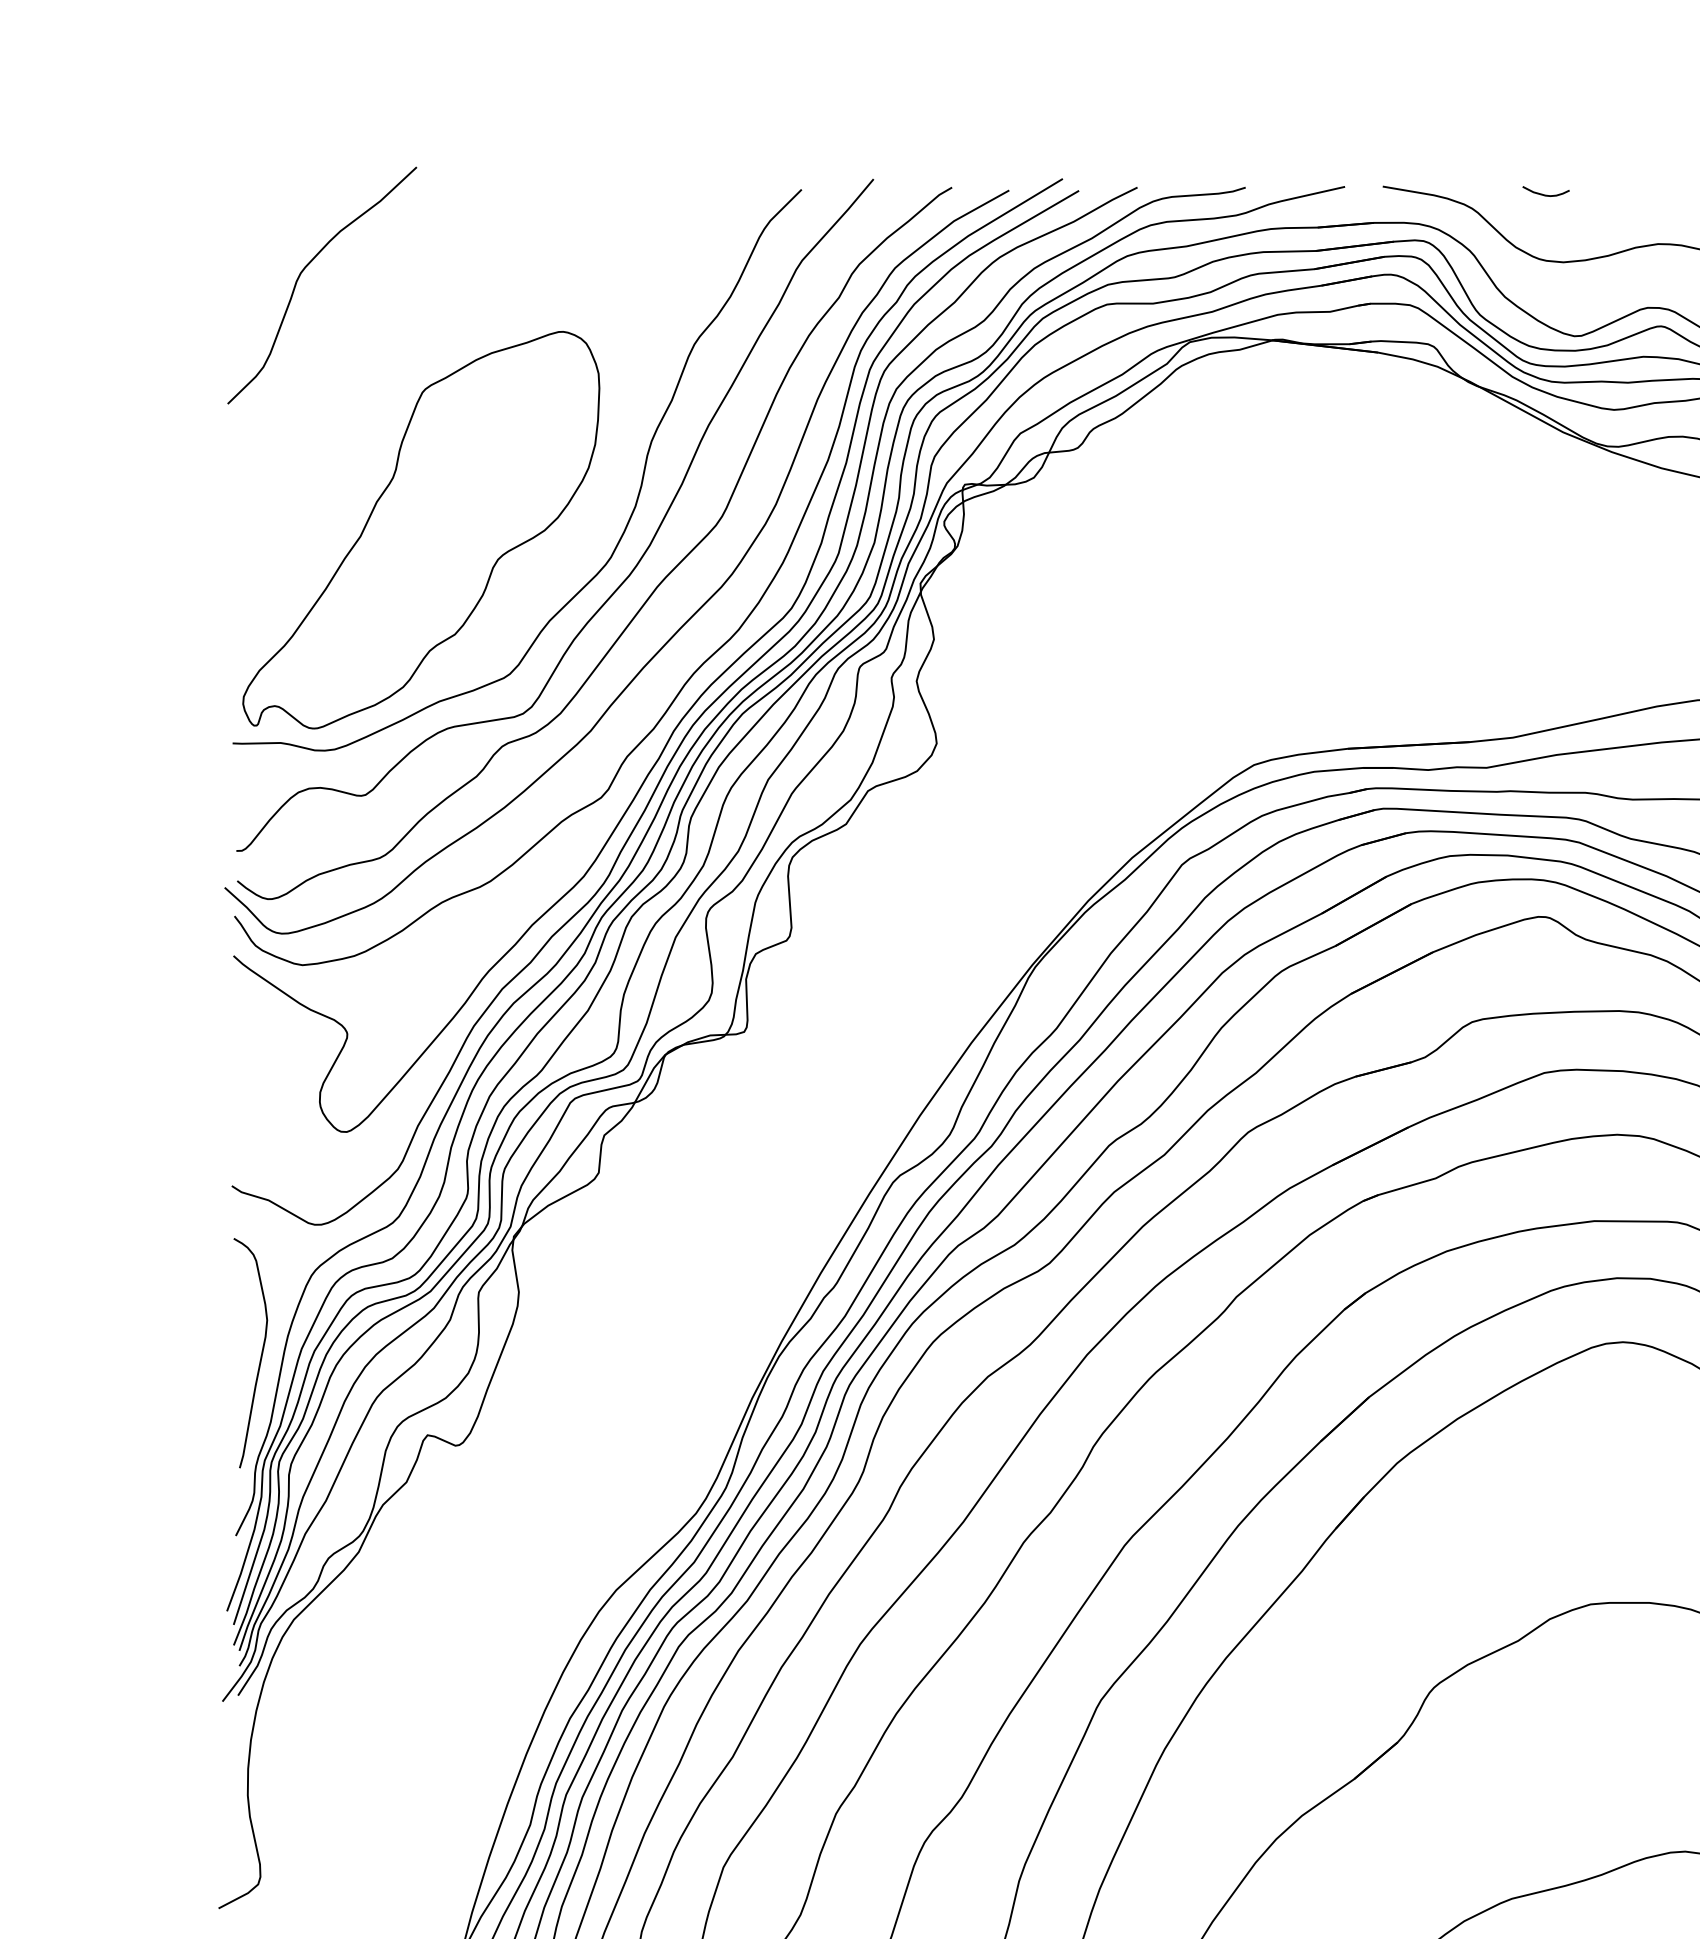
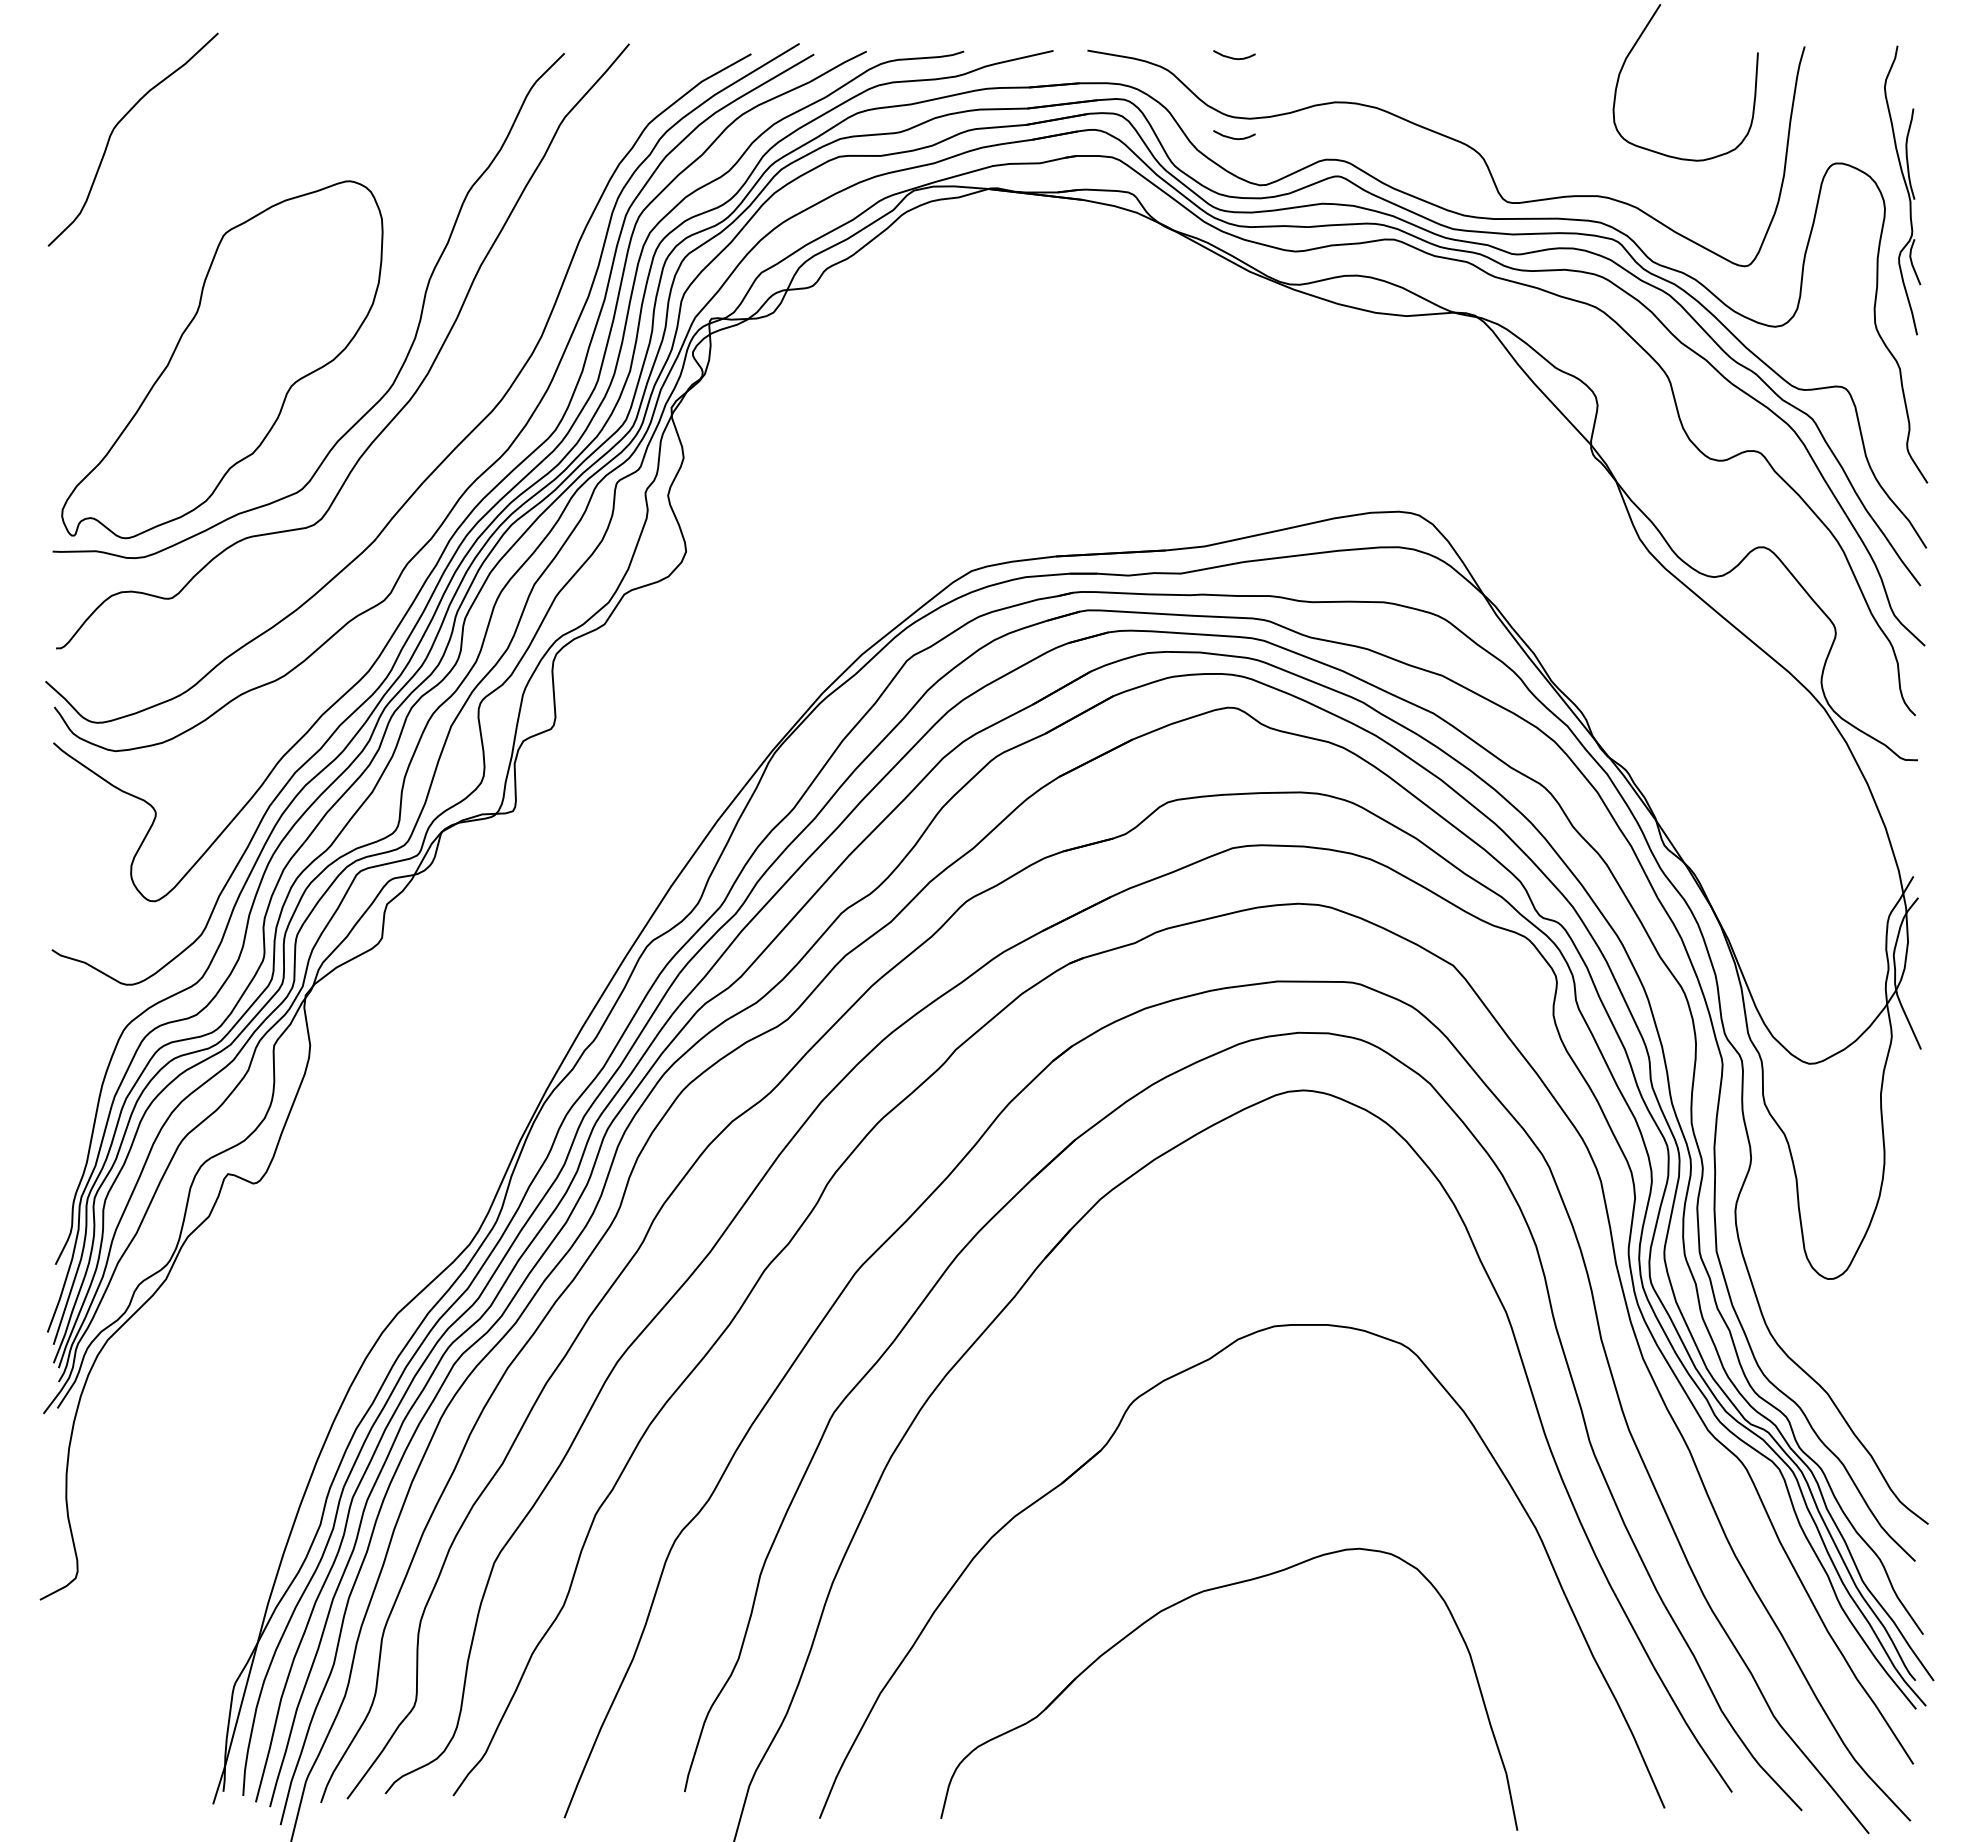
curve: (1546, 283) -> (1234, 137), added
curve: (655, 586) -> (433, 410), removed
curve: (260, 1356) -> (77, 1103), removed

